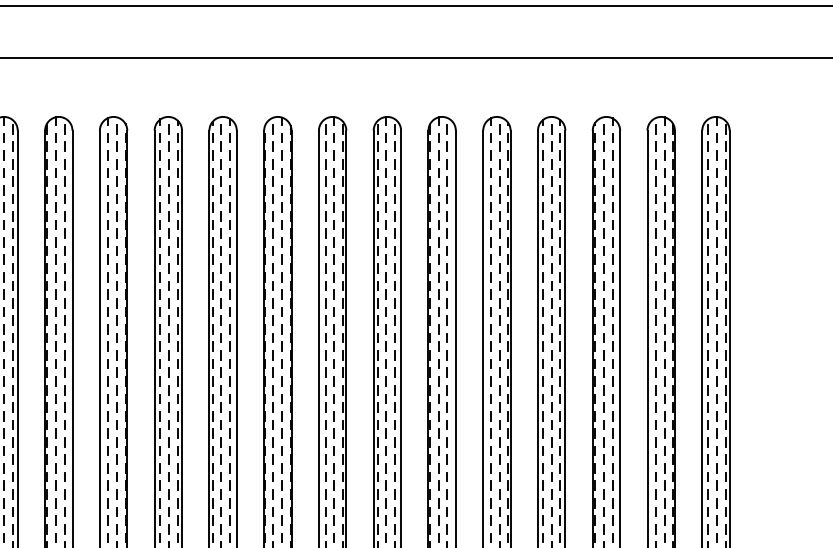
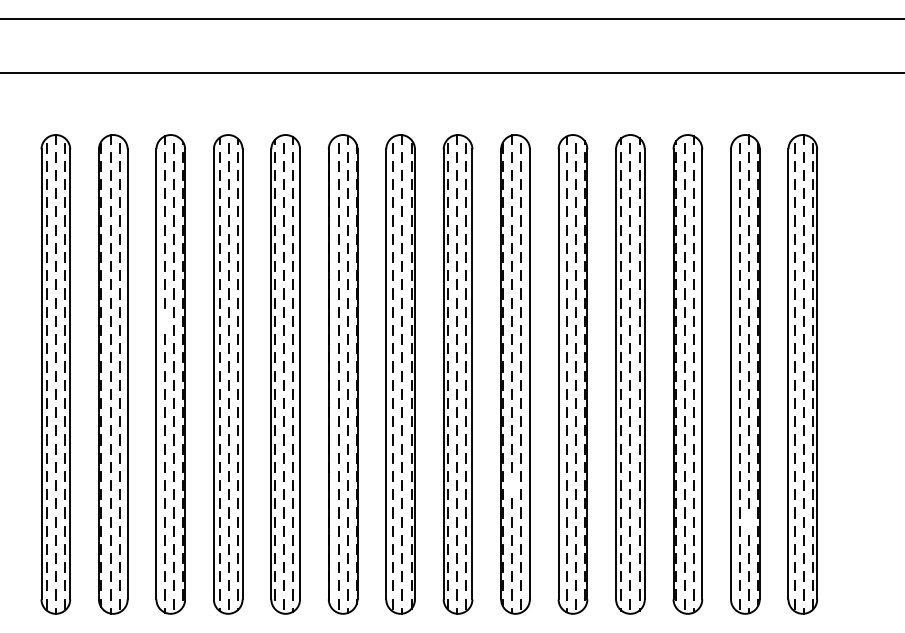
line: (107, 294) -> (164, 321), removed
line: (438, 450) -> (511, 485), removed
line: (664, 486) -> (748, 522), removed

